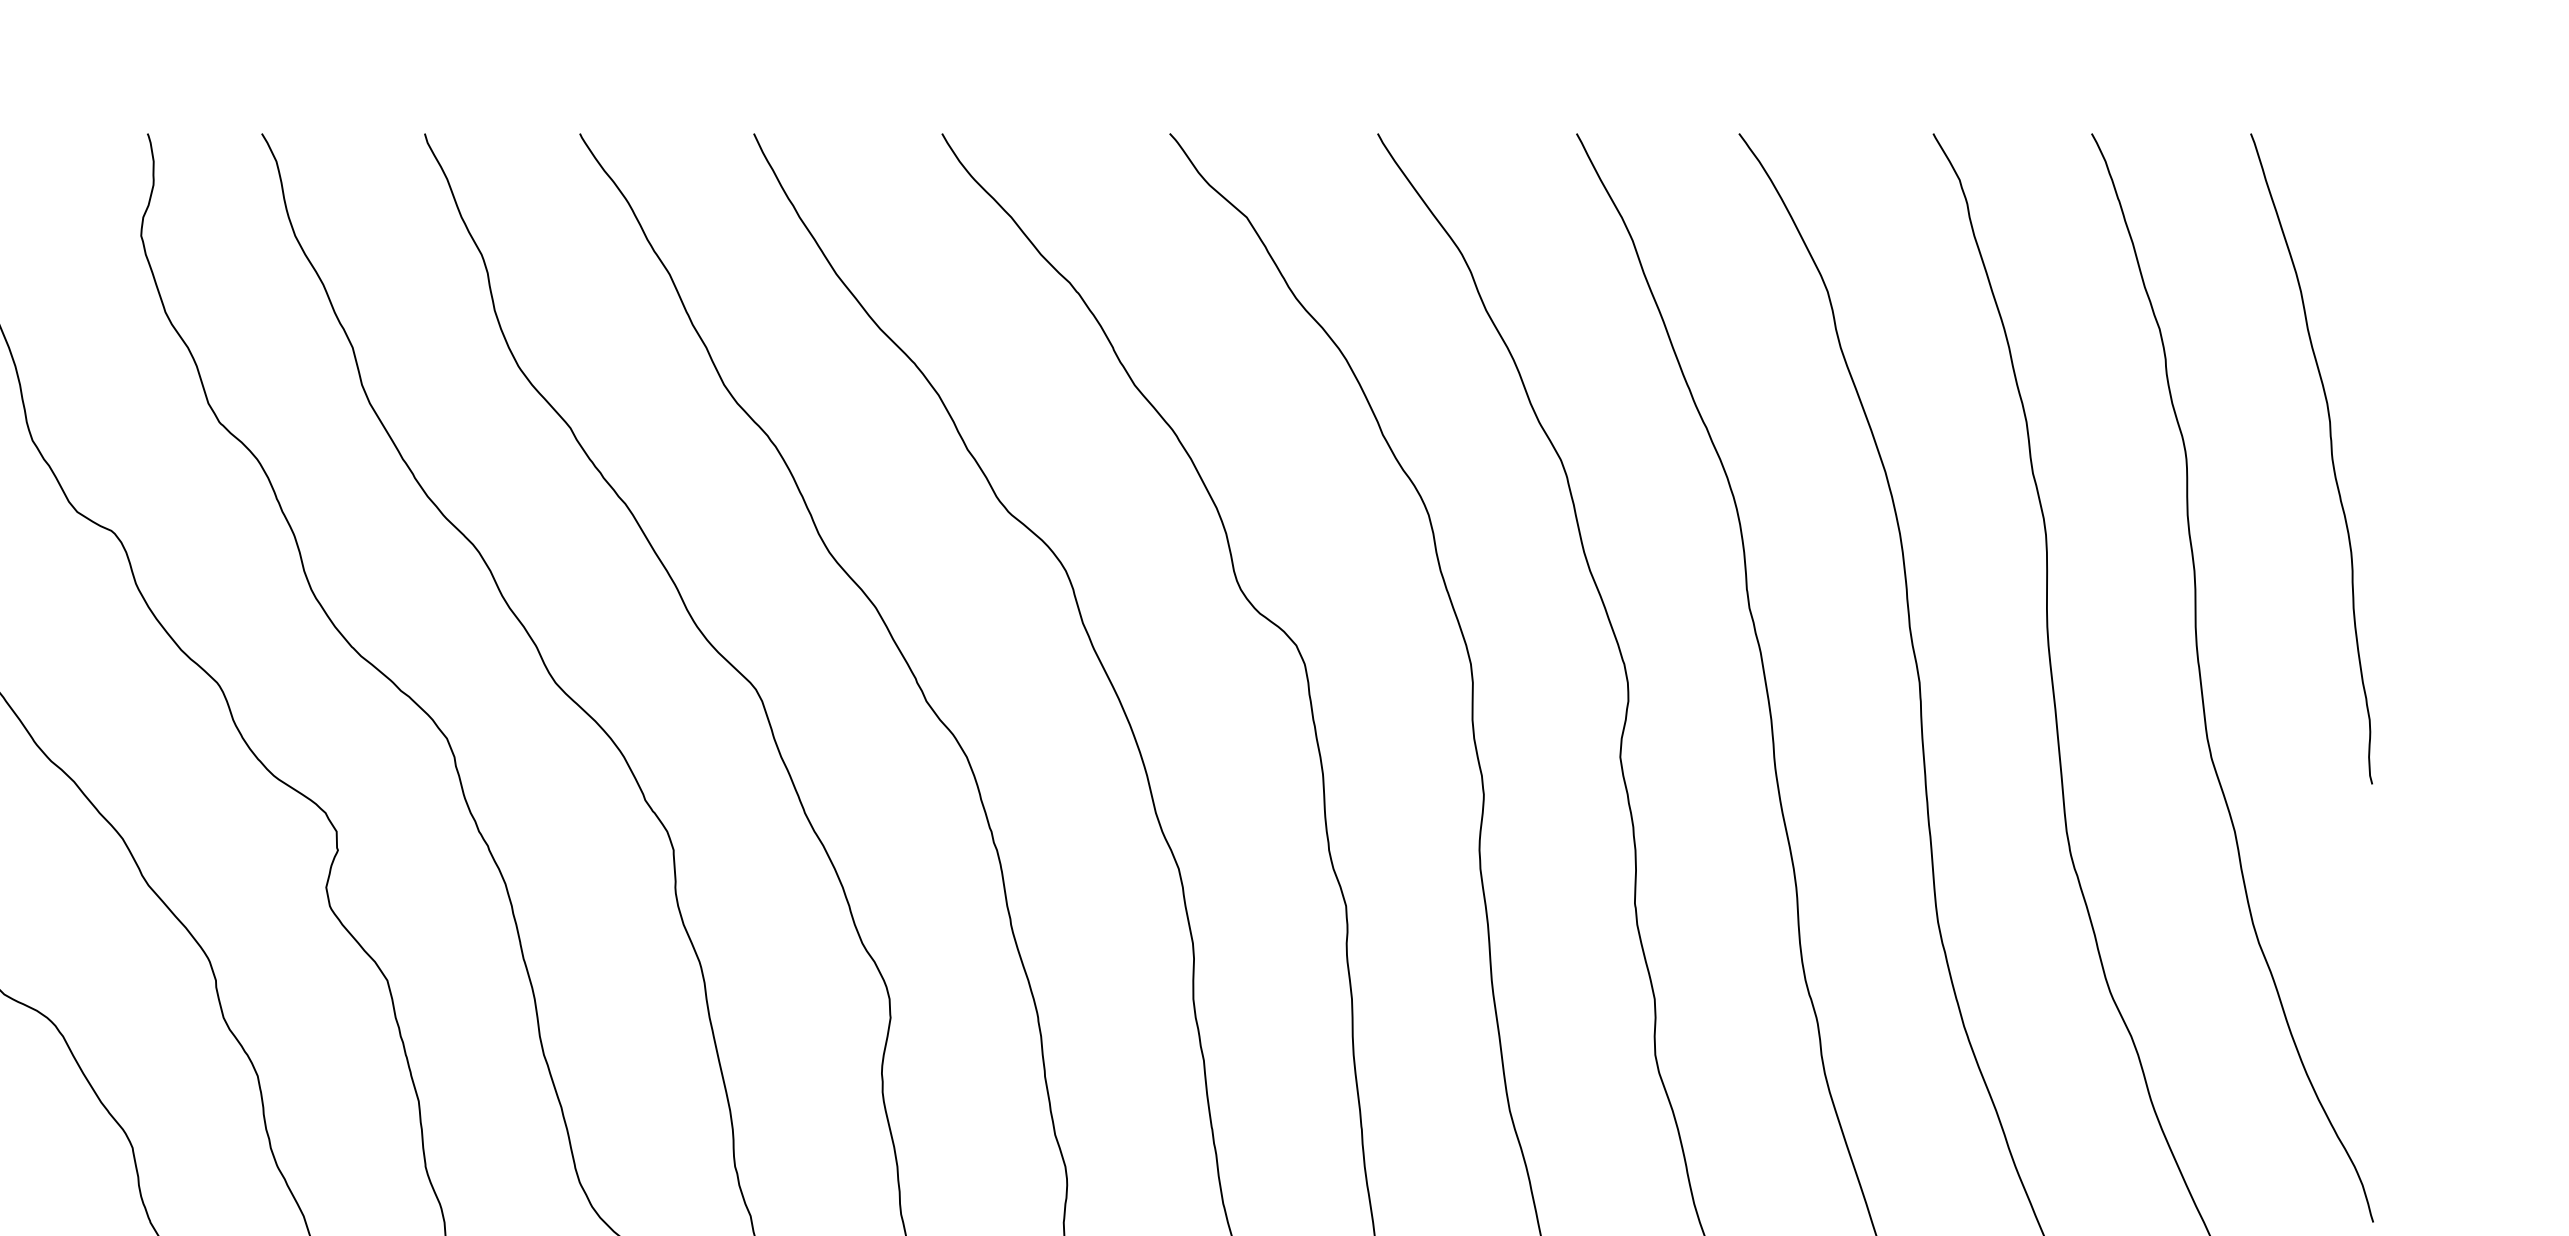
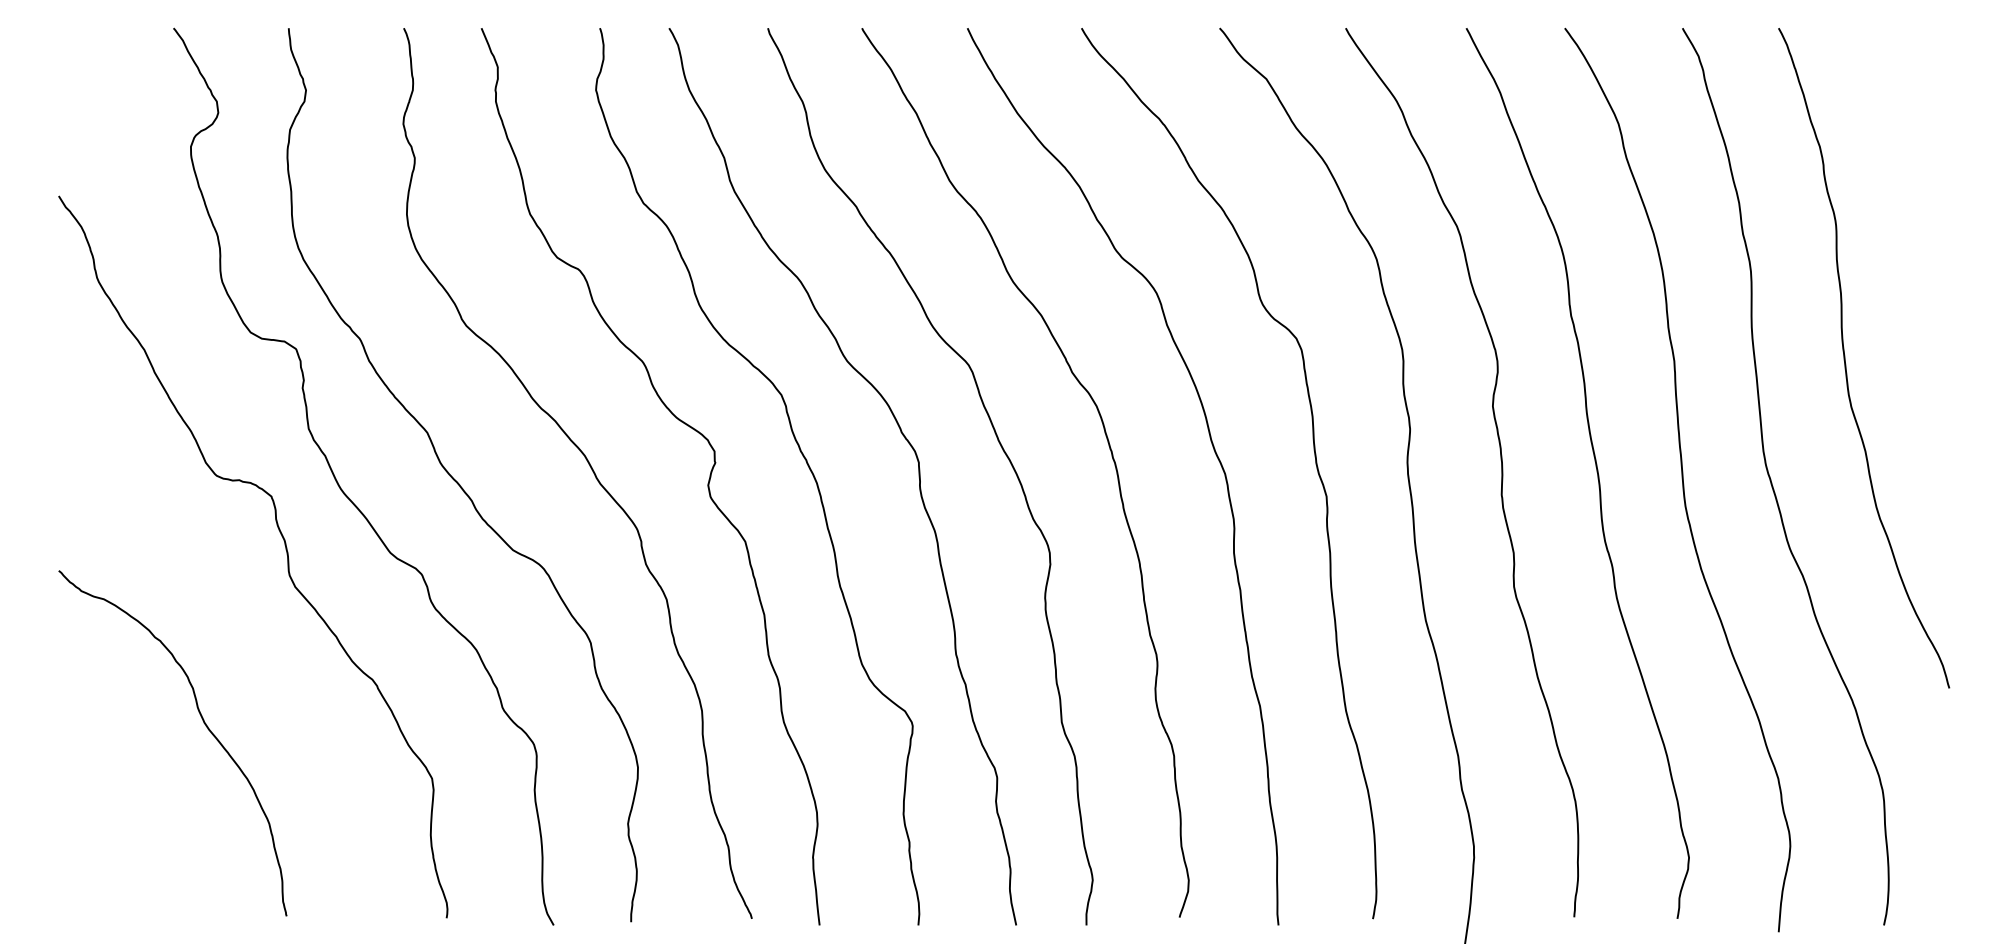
curve: (2330, 458) -> (1923, 225), removed

